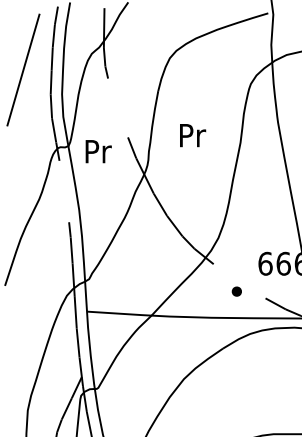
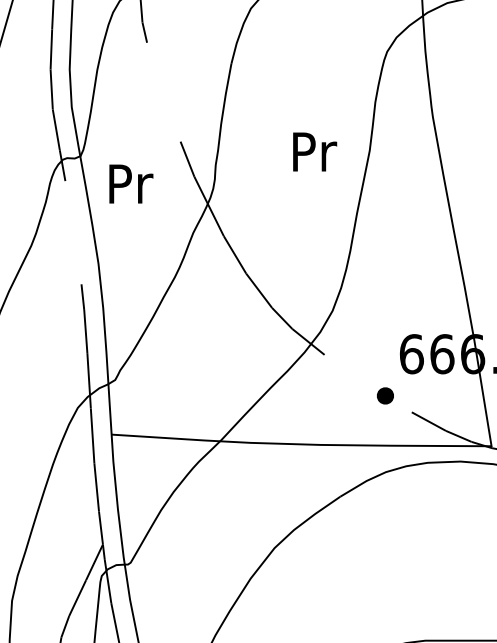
text: (193, 135) -> (315, 151), moved
text: (98, 151) -> (130, 183), moved
part: (236, 291) -> (384, 395), moved

